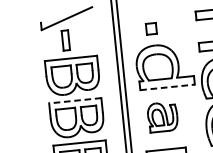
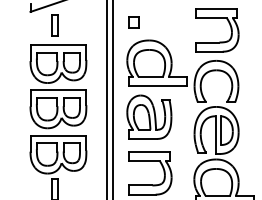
part: (151, 28) -> (133, 22), moved
line: (168, 87) -> (158, 86), dashed -> solid
line: (75, 100) -> (58, 90), dashed -> solid
part: (162, 116) -> (149, 116), size x1.43

